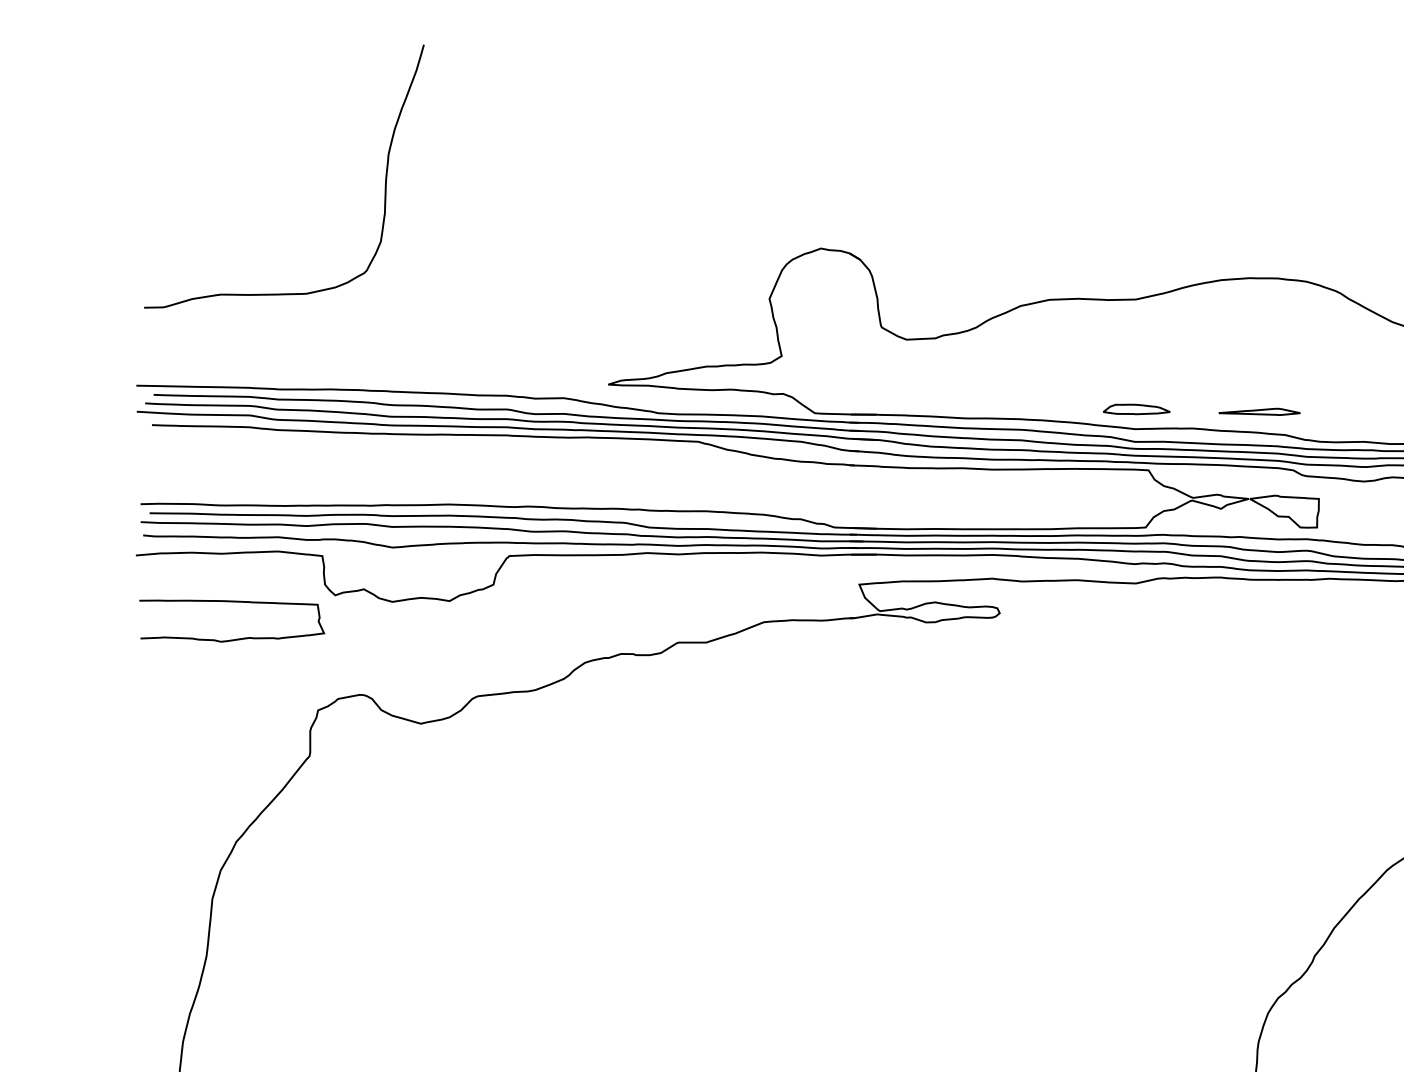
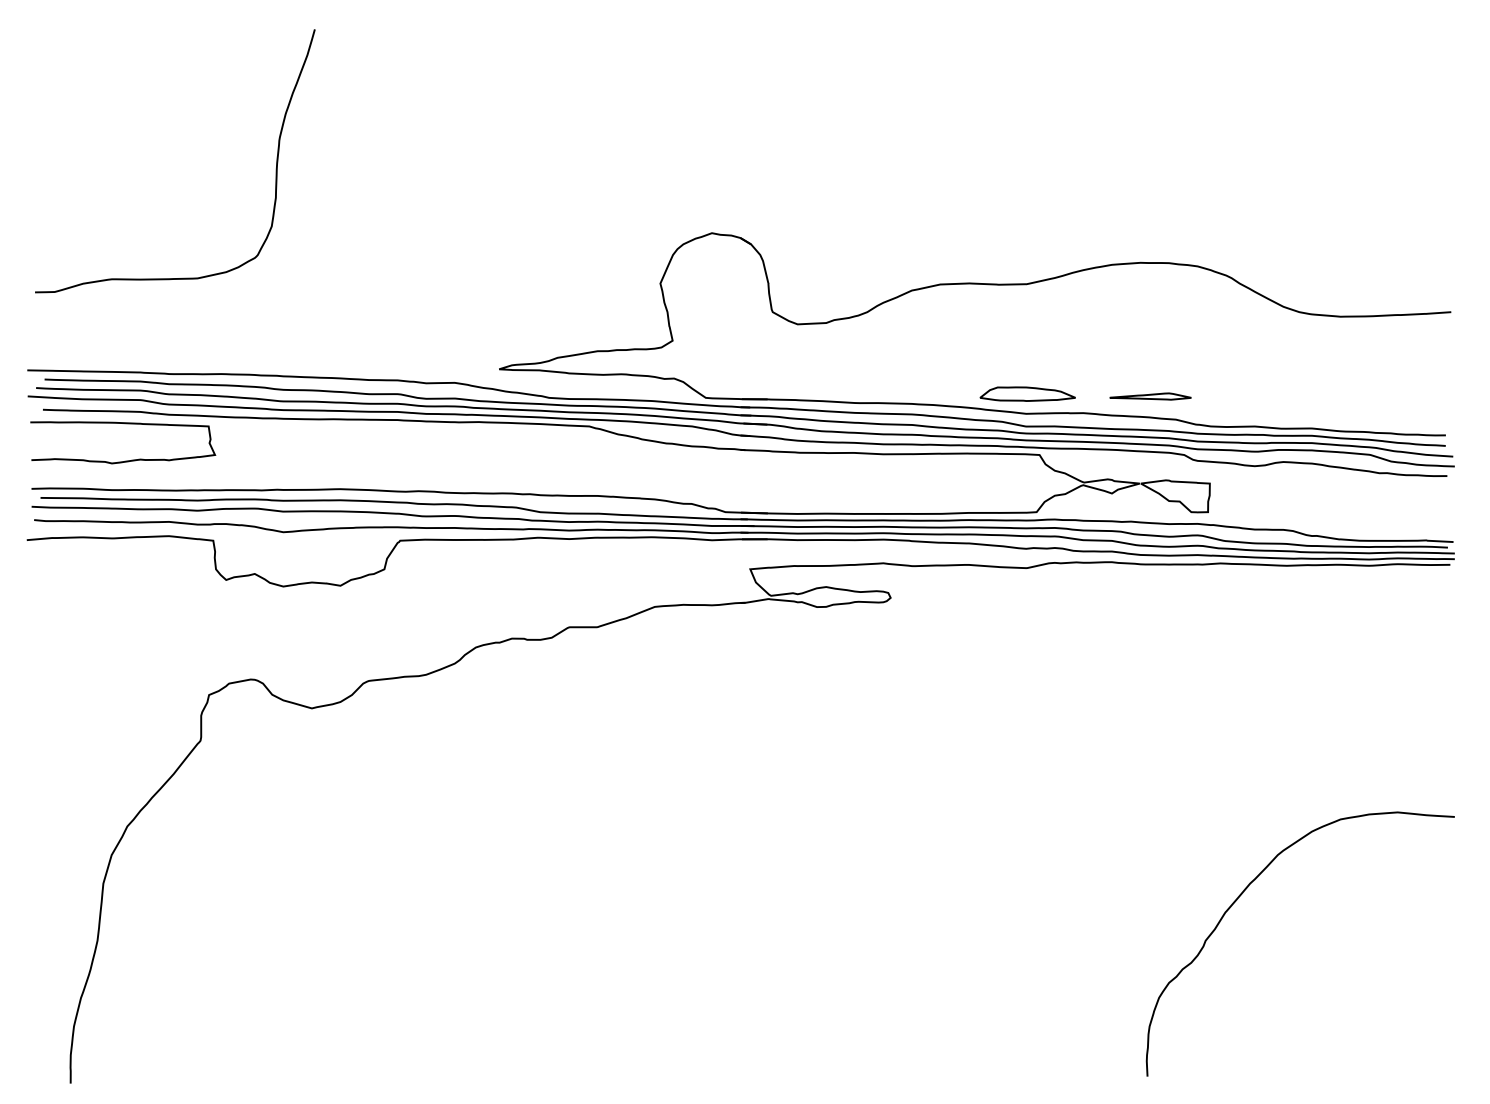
part: (1136, 408) -> (1027, 393), size x1.43
curve: (233, 602) -> (124, 424), moved

